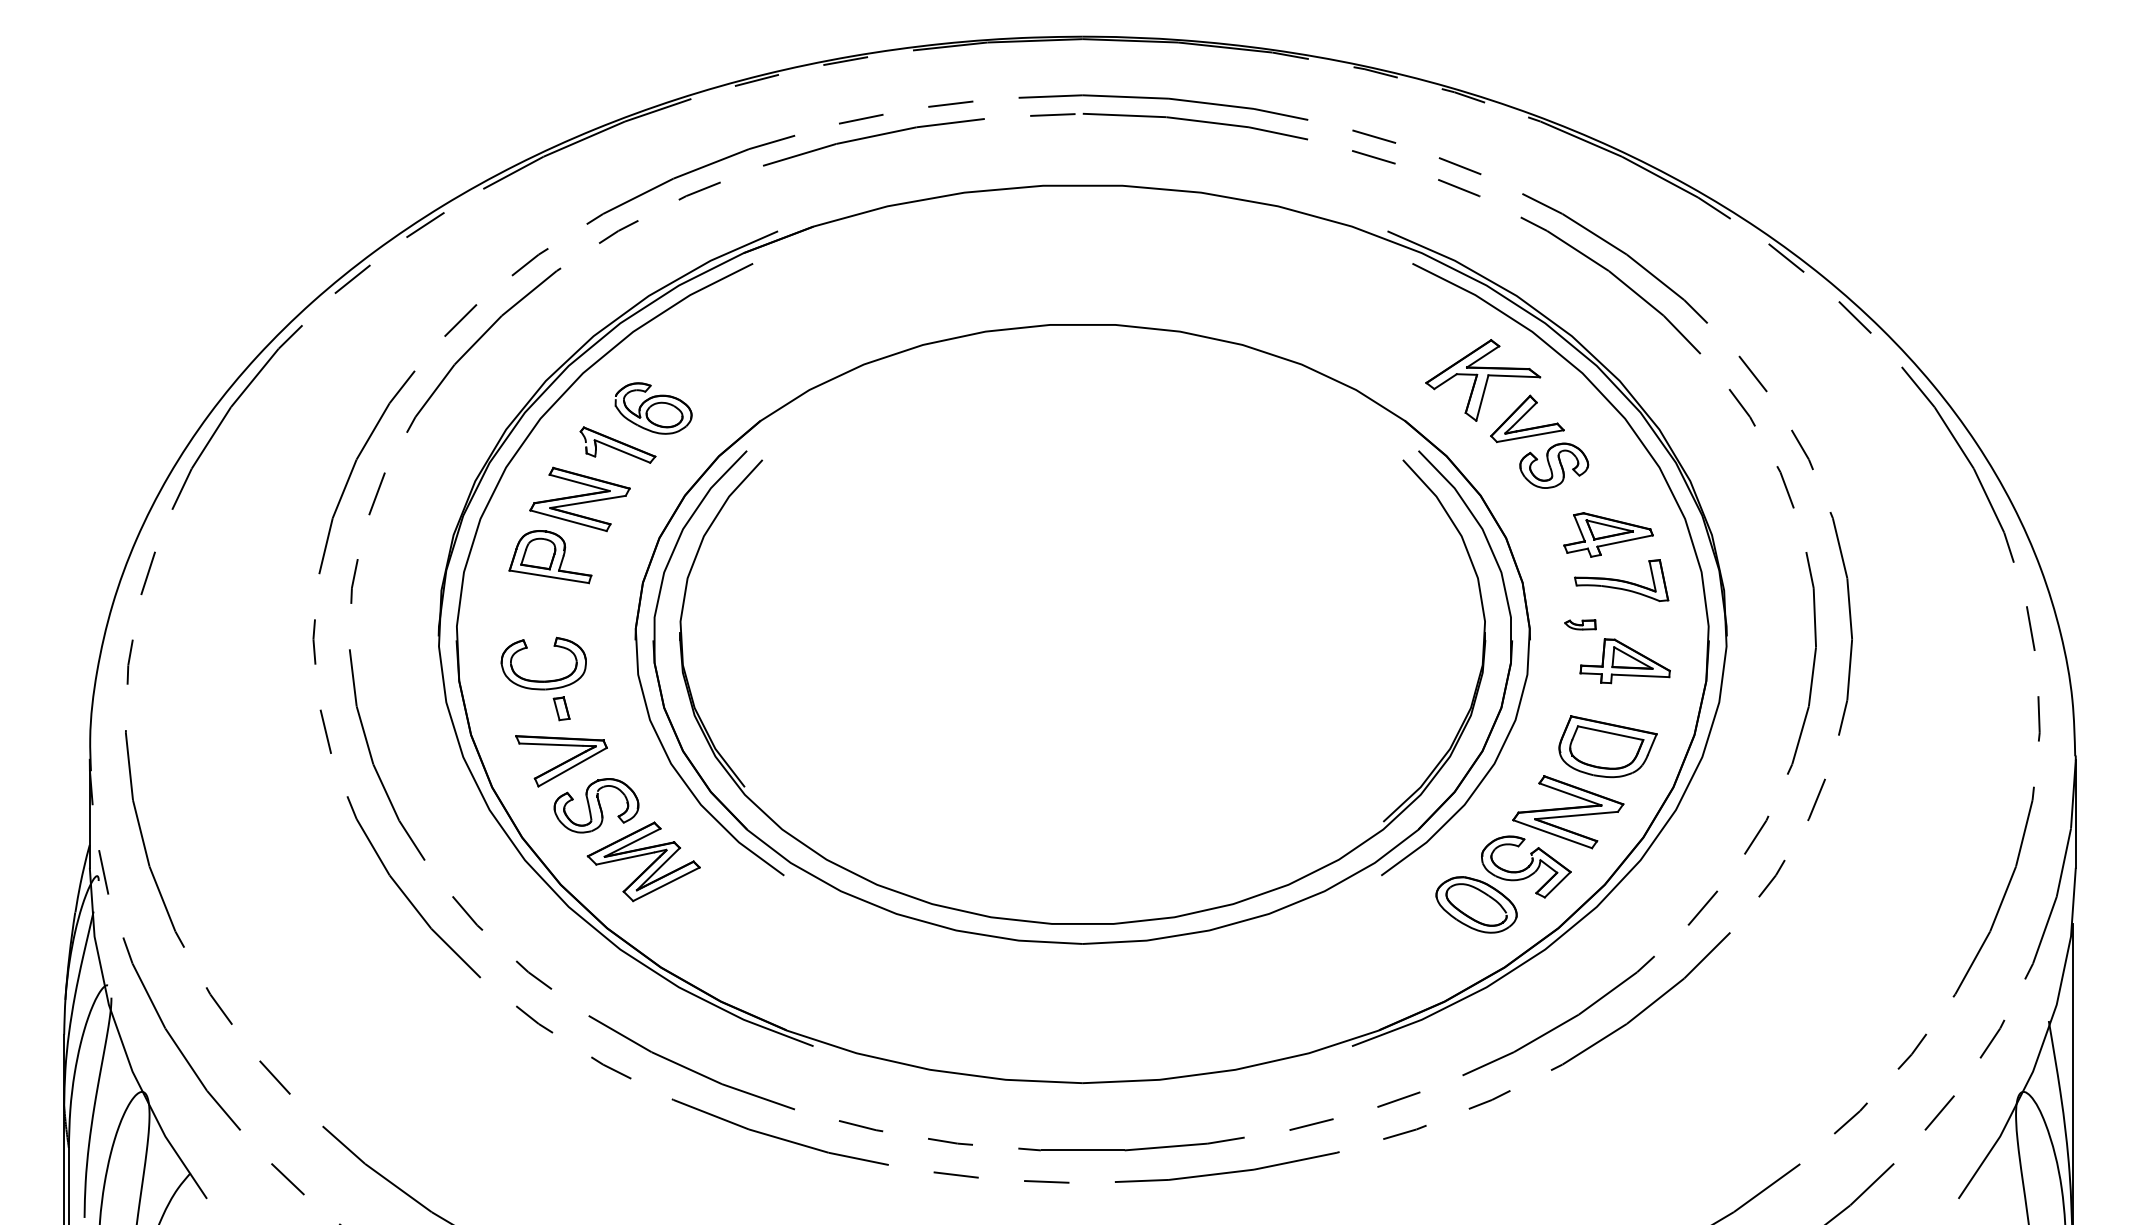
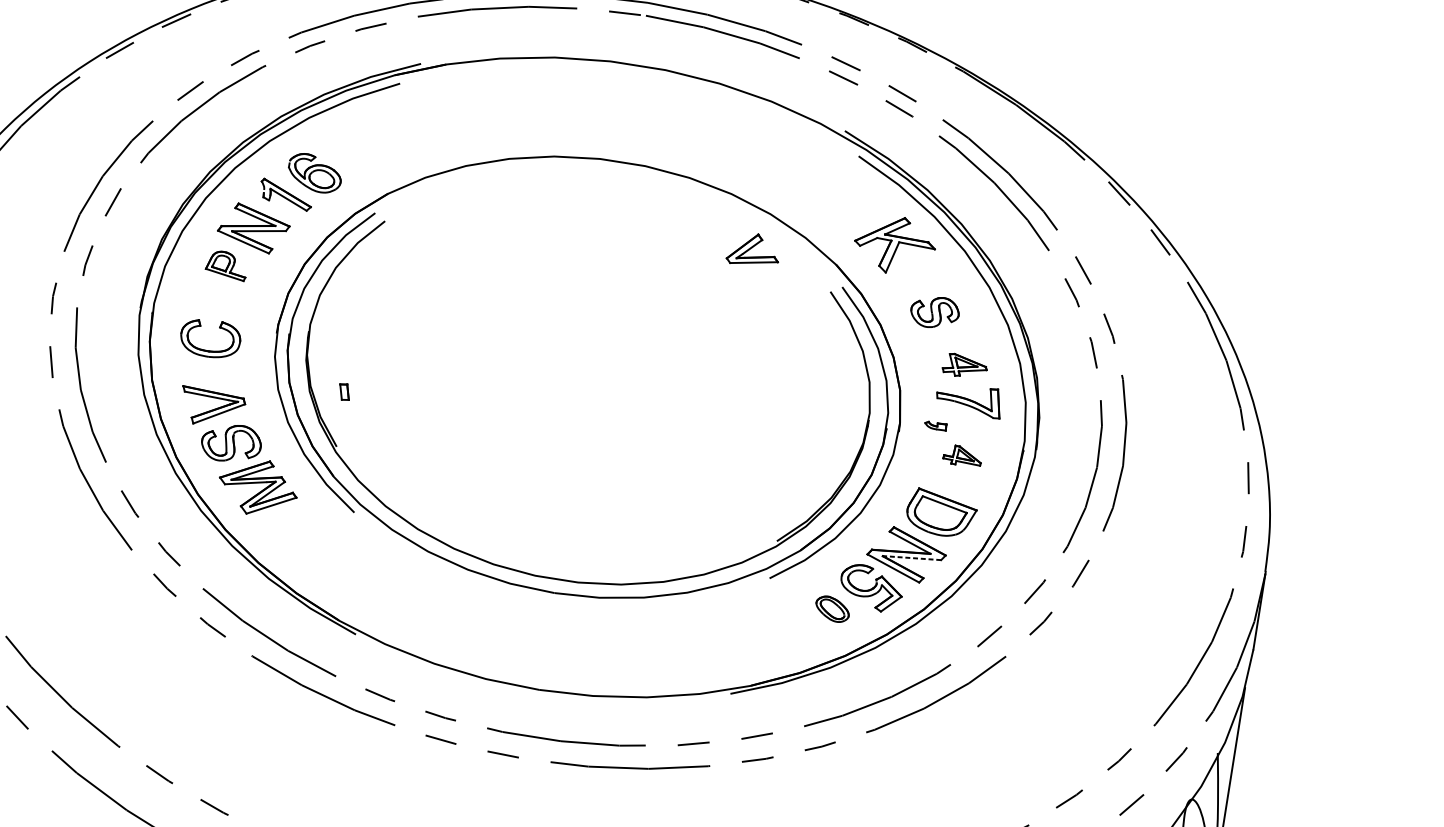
part: (1527, 418) -> (754, 250), moved
part: (1608, 534) -> (965, 366), size x0.7
part: (550, 557) -> (226, 265), size x0.7
part: (1624, 661) -> (962, 456), size x0.6
part: (561, 708) -> (344, 391), moved
line: (1576, 815) -> (911, 558), solid -> dashed
part: (1476, 904) -> (832, 608), size x0.6

